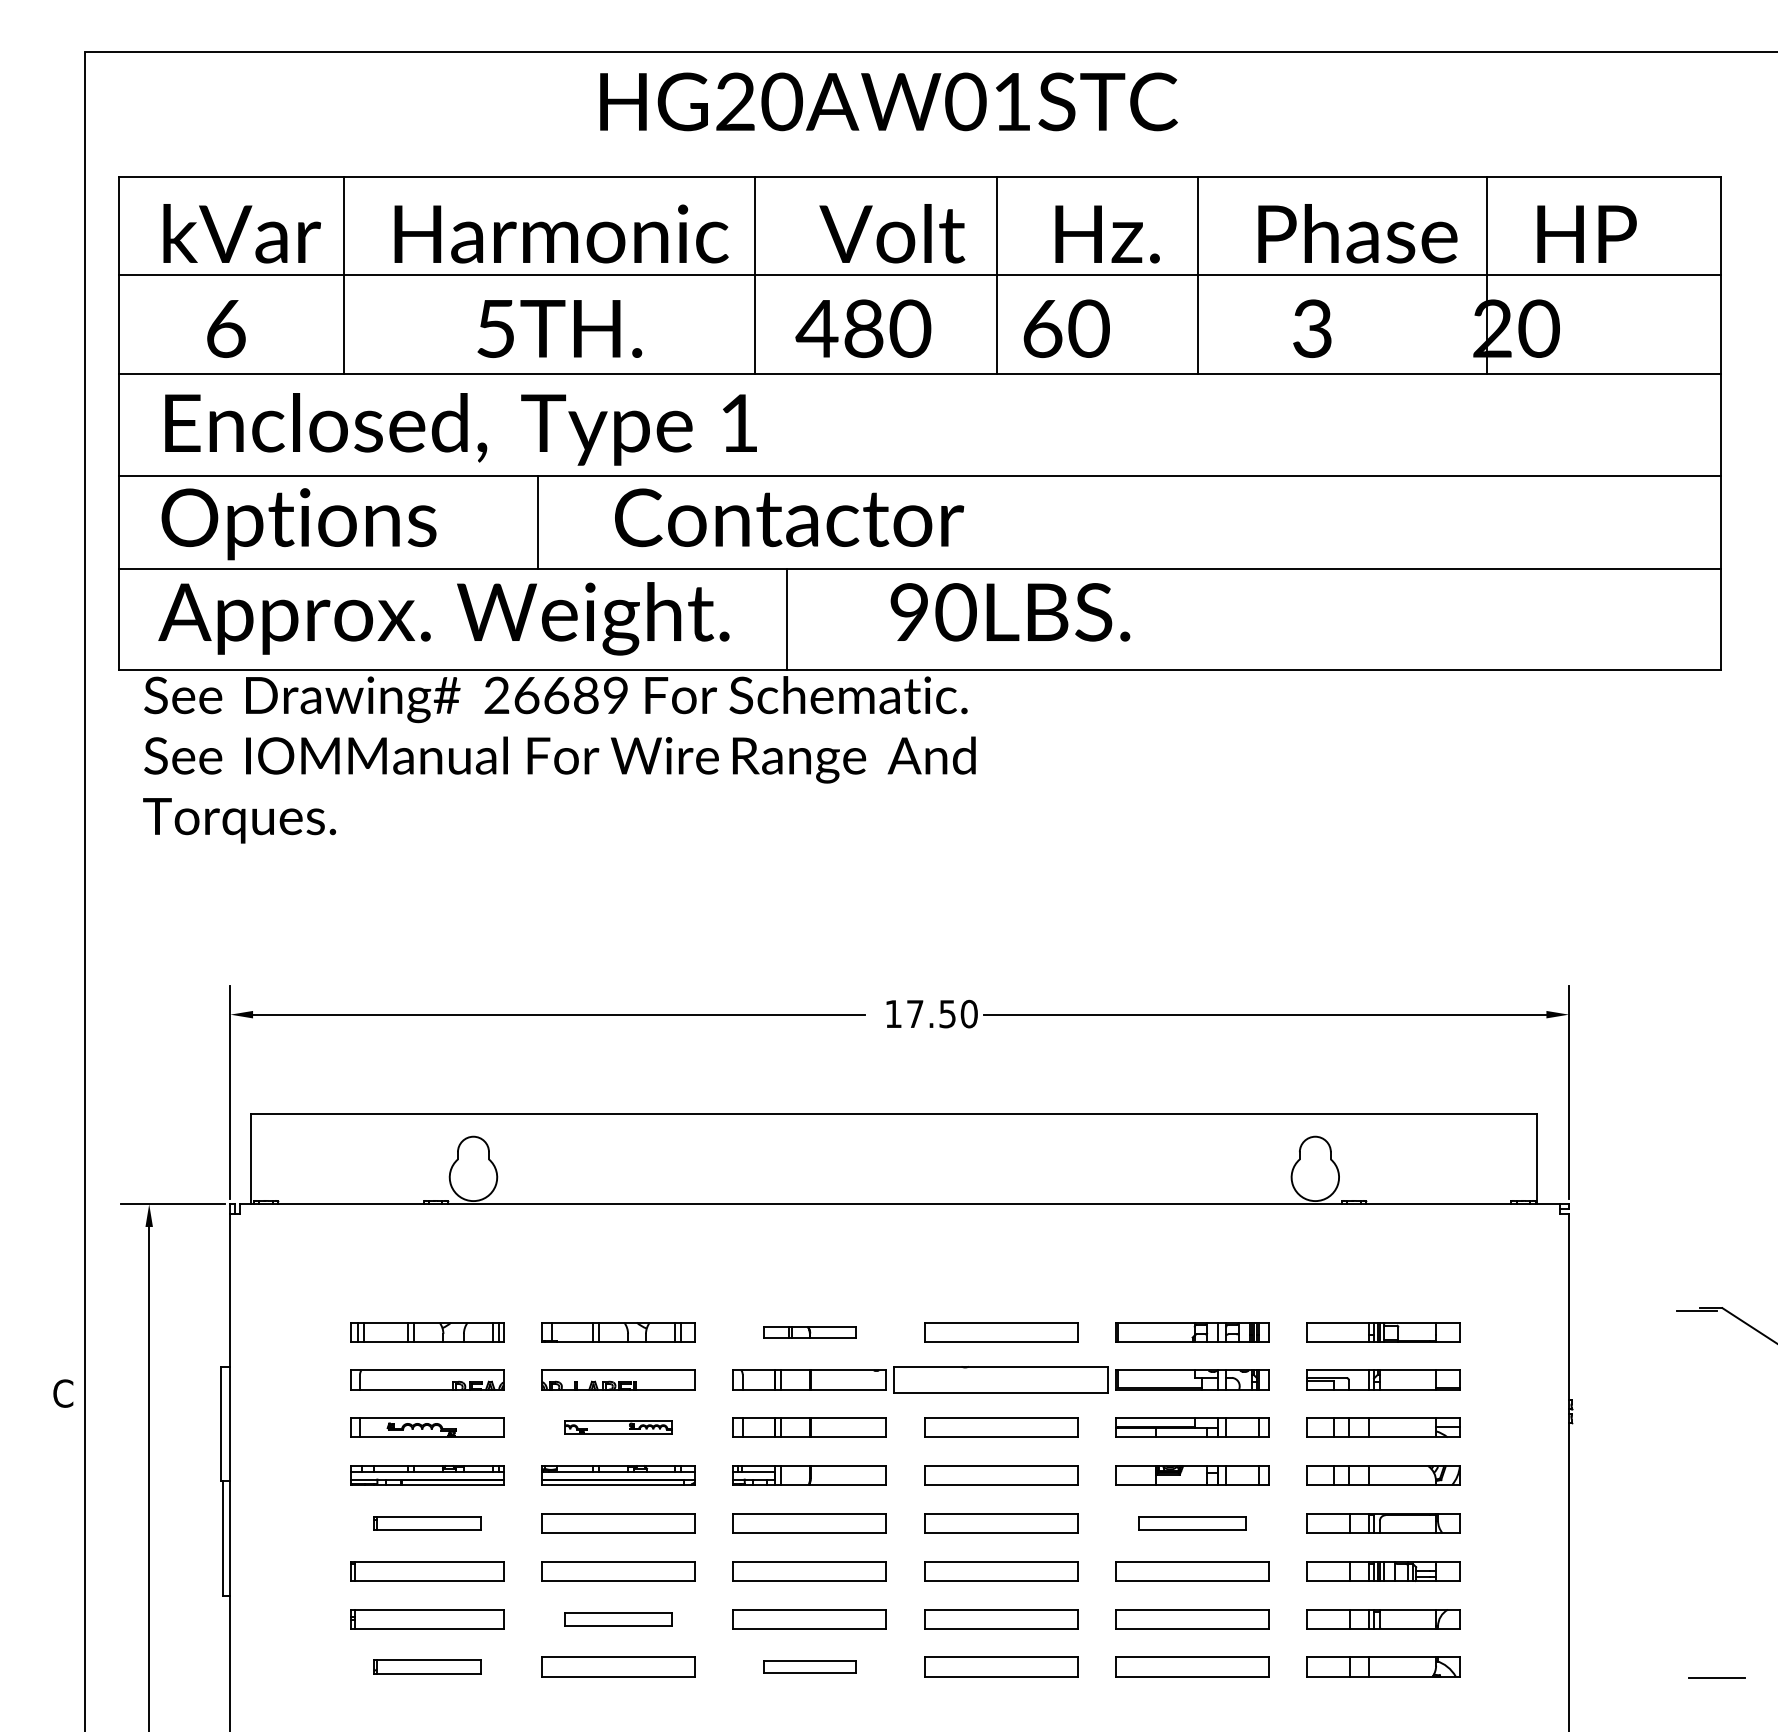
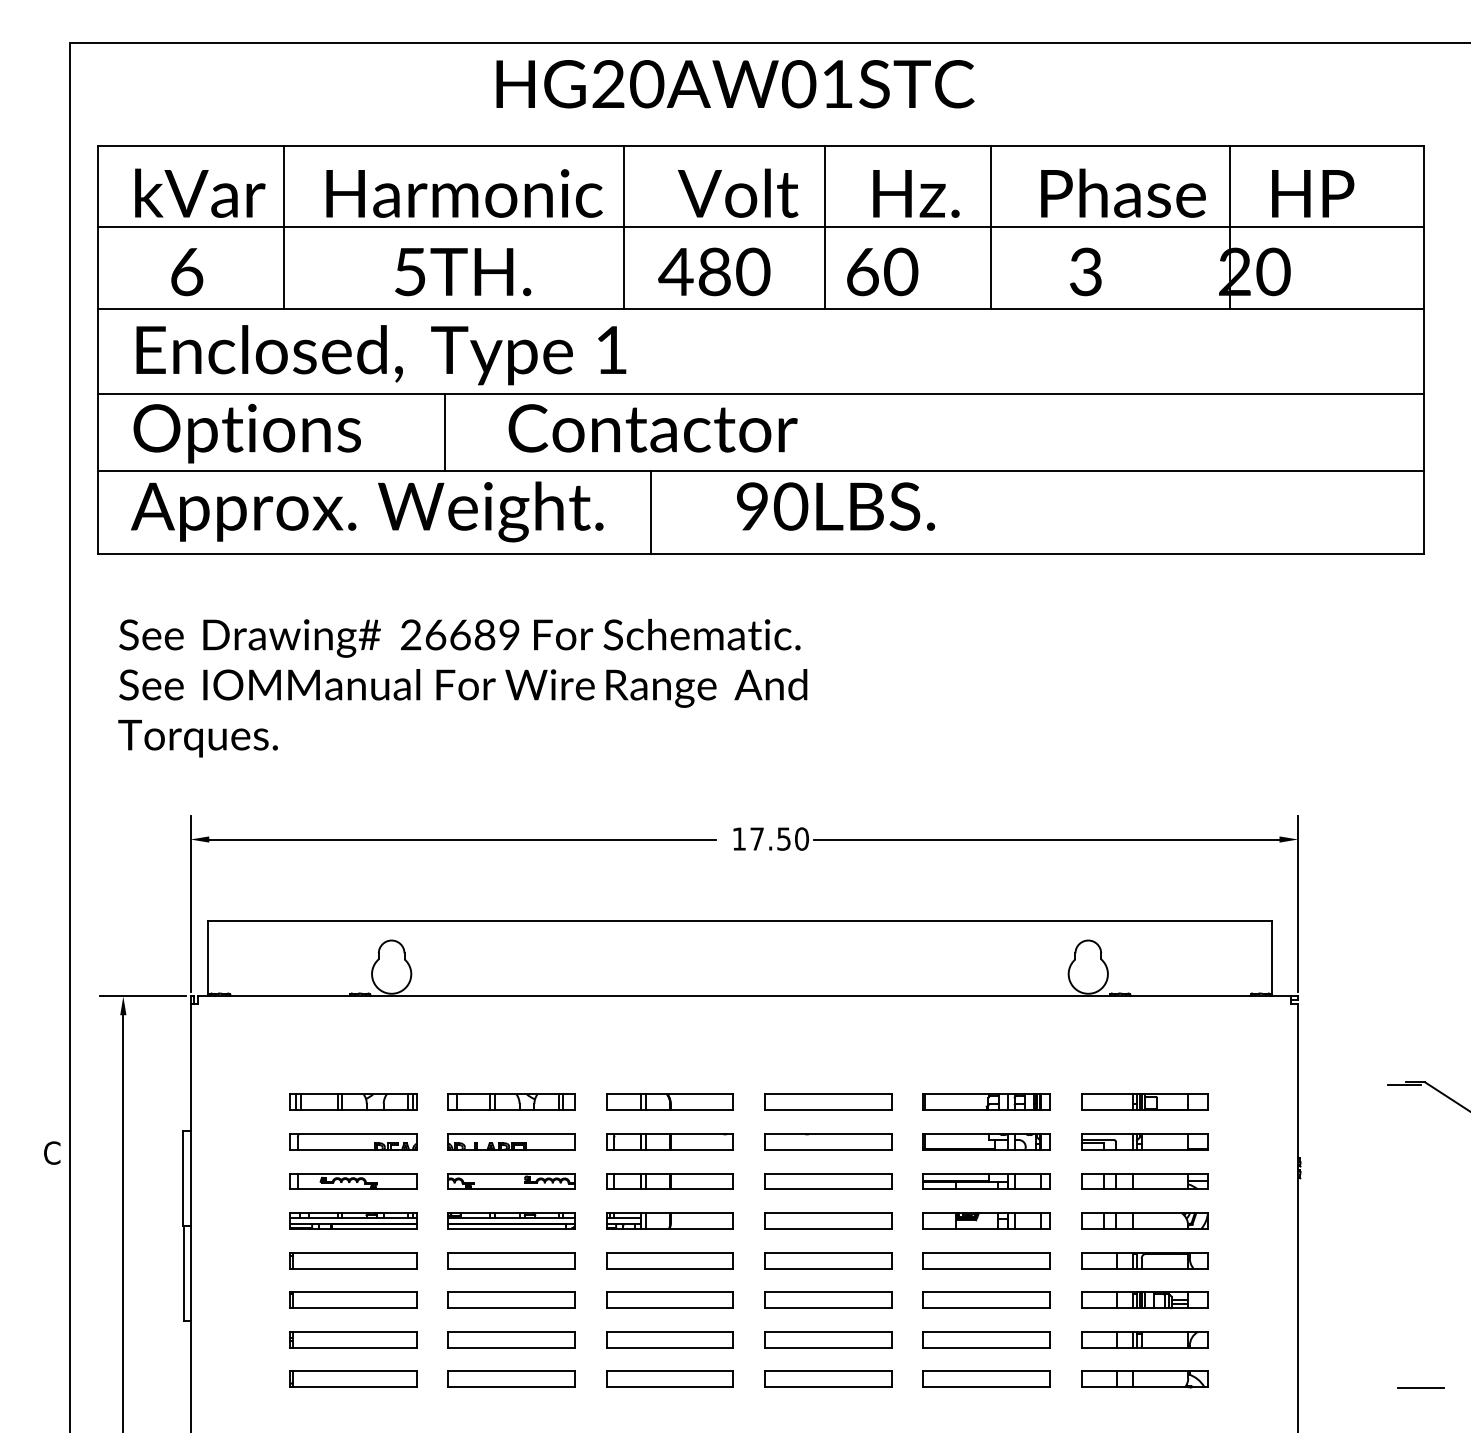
text: (559, 759) -> (462, 687), moved
part: (809, 1332) -> (669, 1102), size x1.67
part: (1001, 1379) -> (828, 1141), size x0.71
part: (618, 1427) -> (511, 1181), size x1.43
part: (427, 1523) -> (353, 1260), size x1.43
part: (1192, 1523) -> (986, 1260), size x1.43
part: (618, 1619) -> (511, 1340), size x1.43
part: (427, 1666) -> (353, 1378), size x1.43
part: (809, 1666) -> (669, 1378), size x1.67

